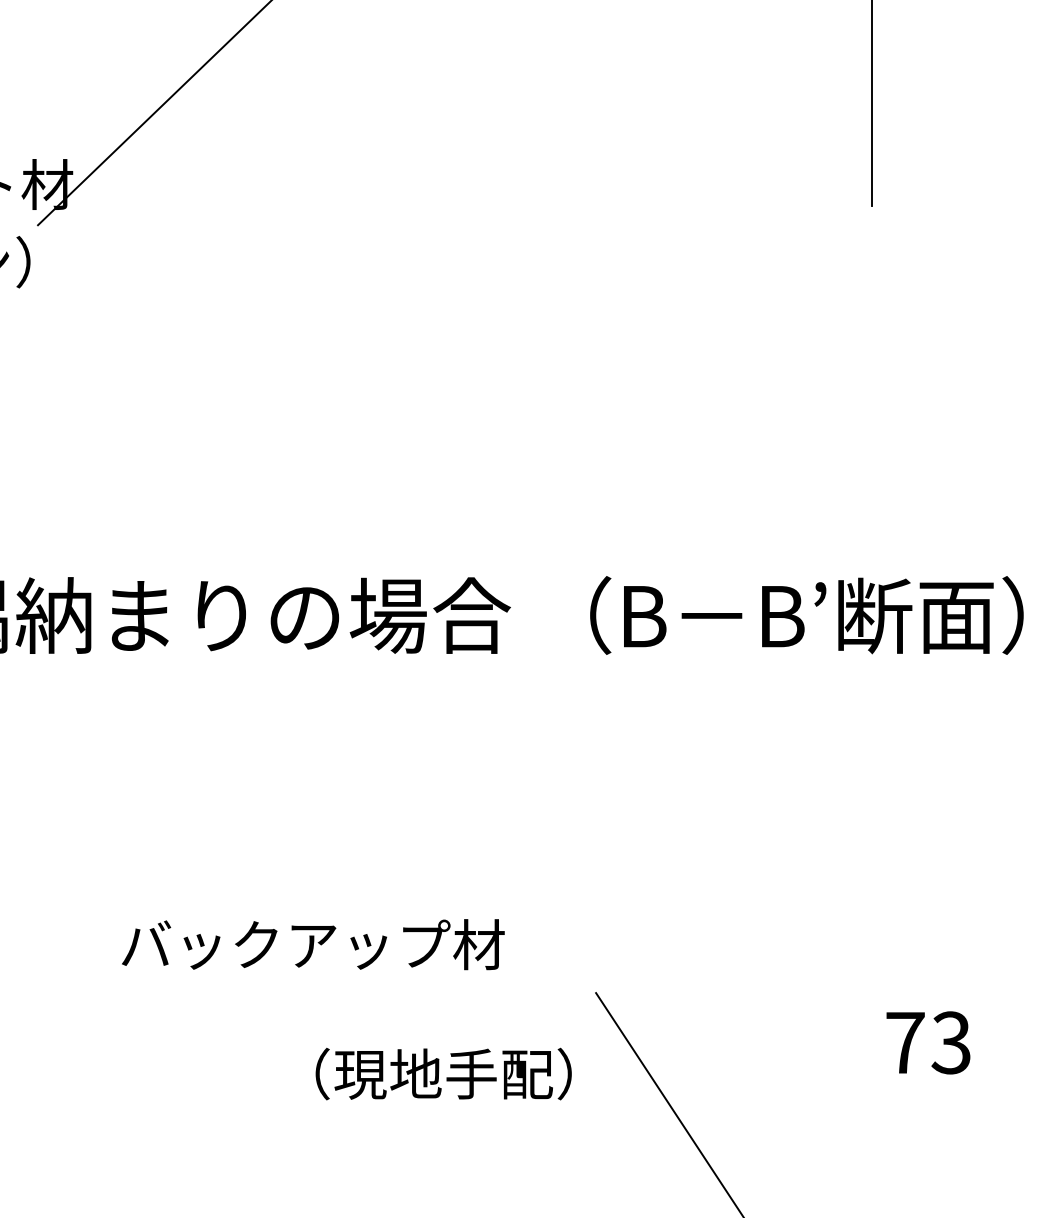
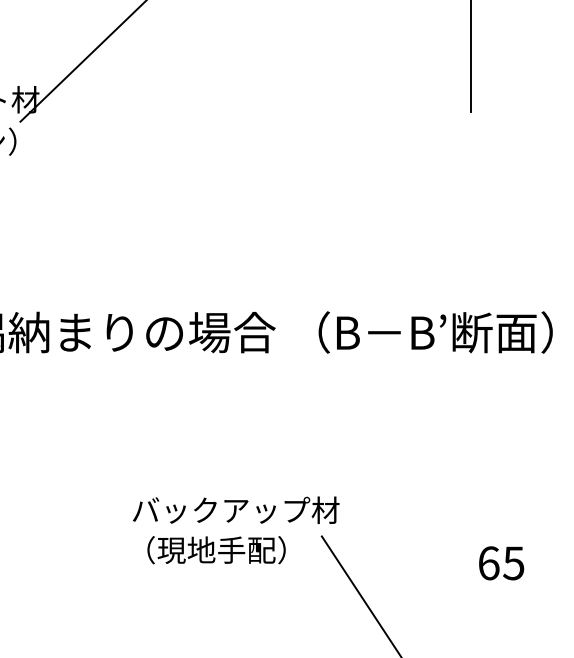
text: (312, 943) -> (235, 509), moved
text: (928, 1043) -> (501, 563), 73 -> 65
text: (443, 1074) -> (216, 550), moved

